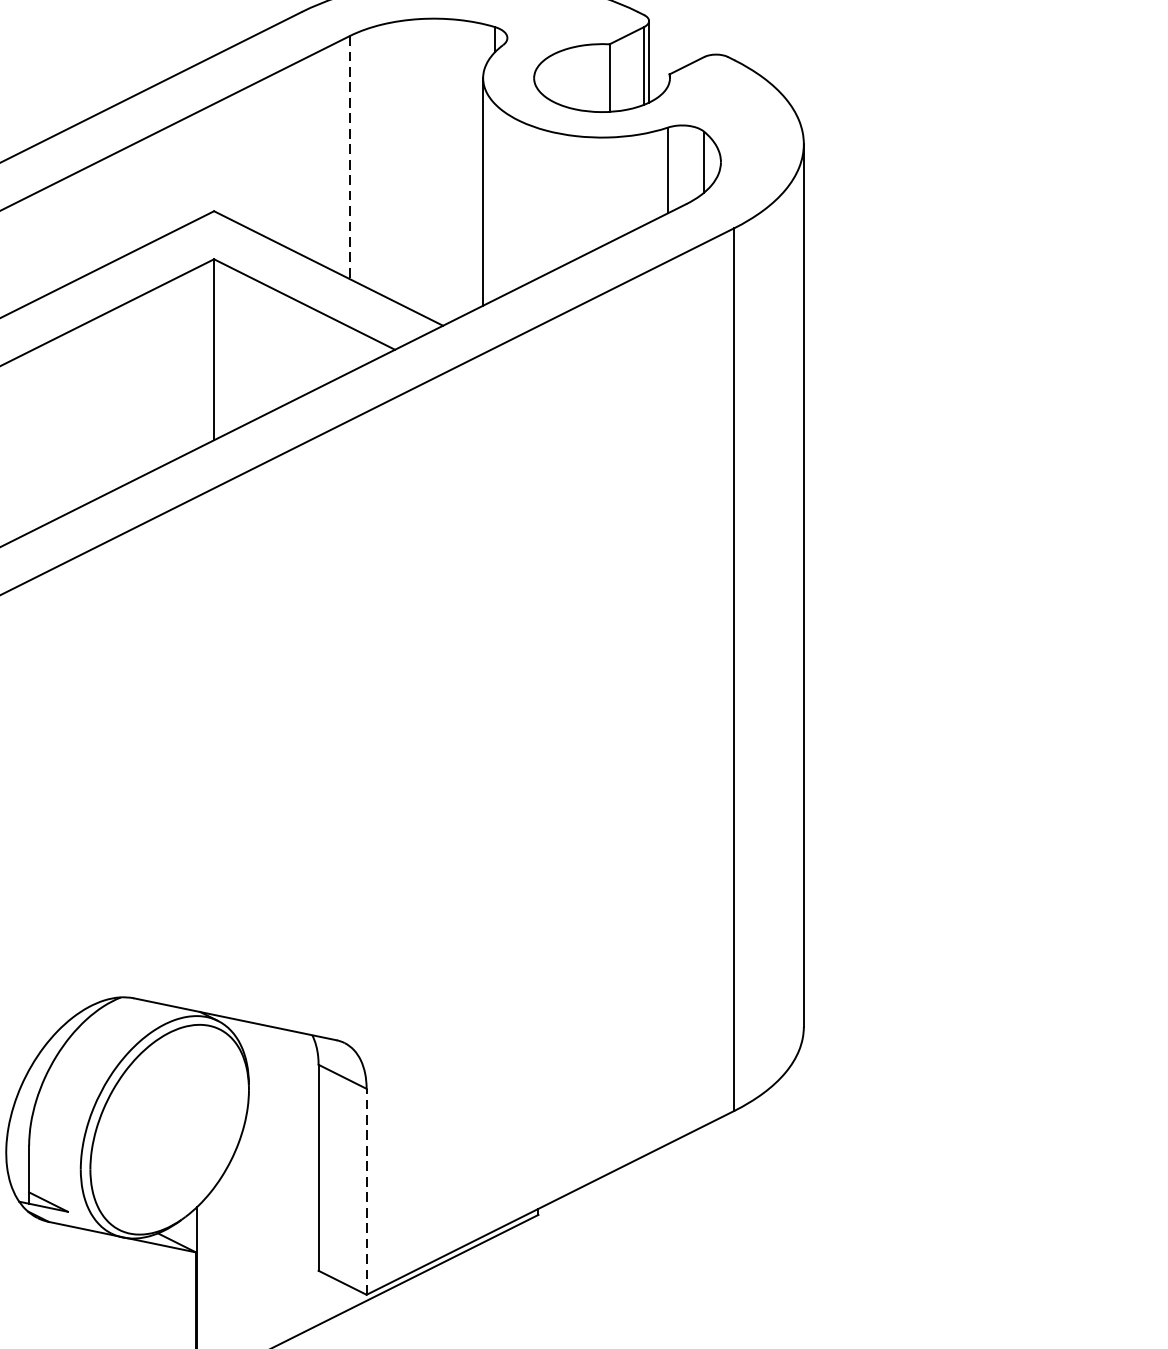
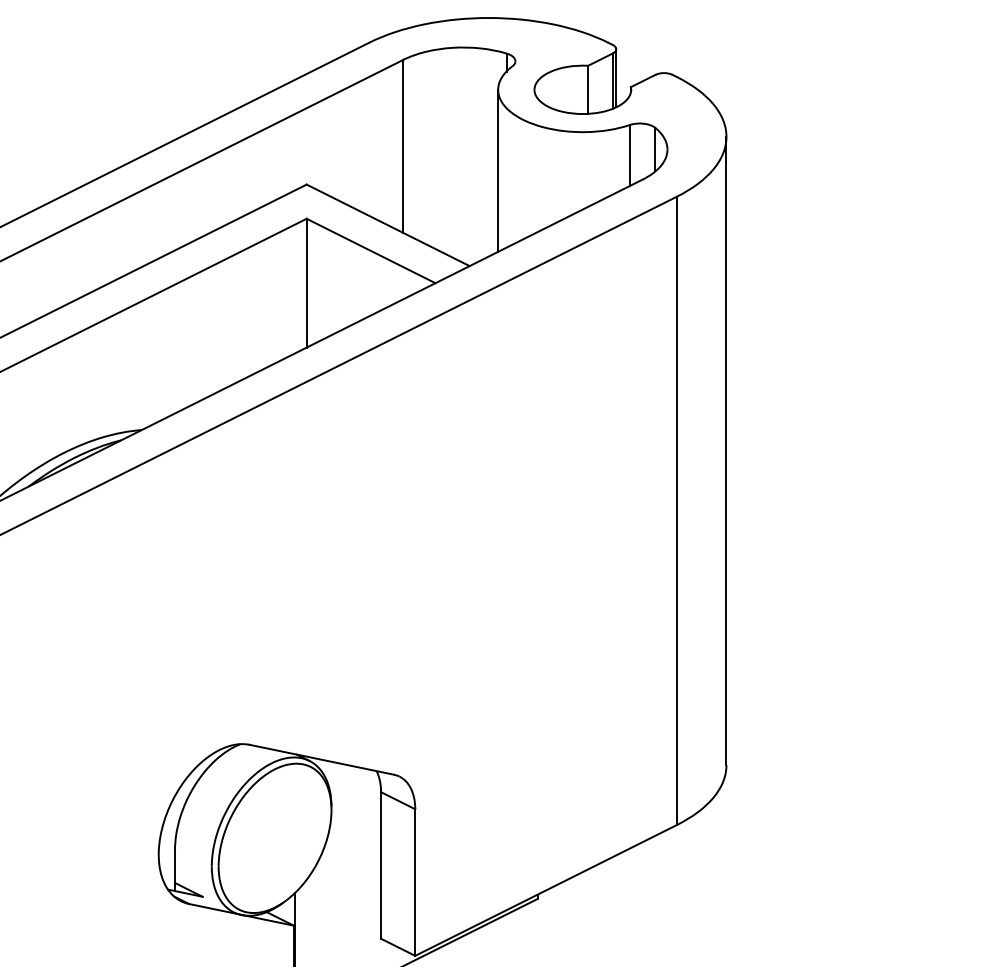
line: (350, 157) -> (403, 146), dashed -> solid
line: (366, 1191) -> (415, 882), dashed -> solid

